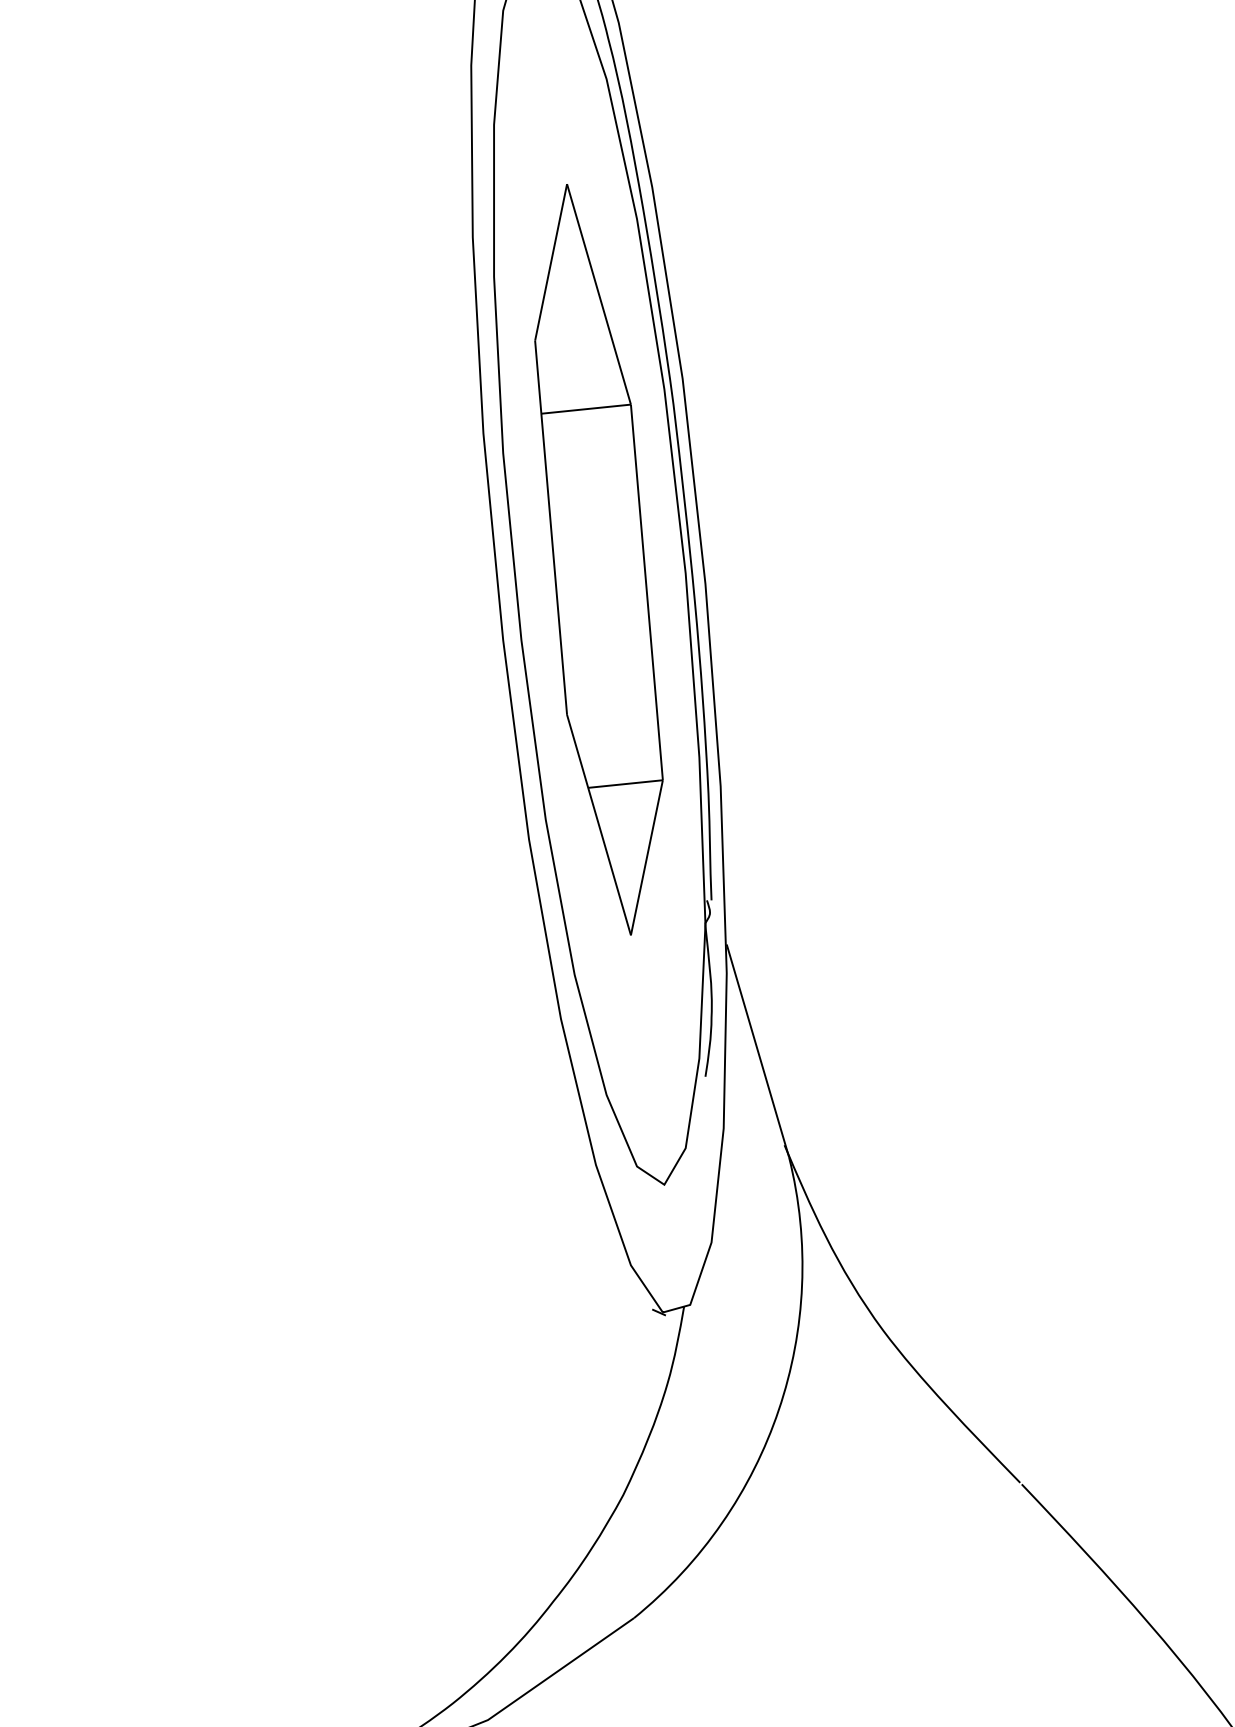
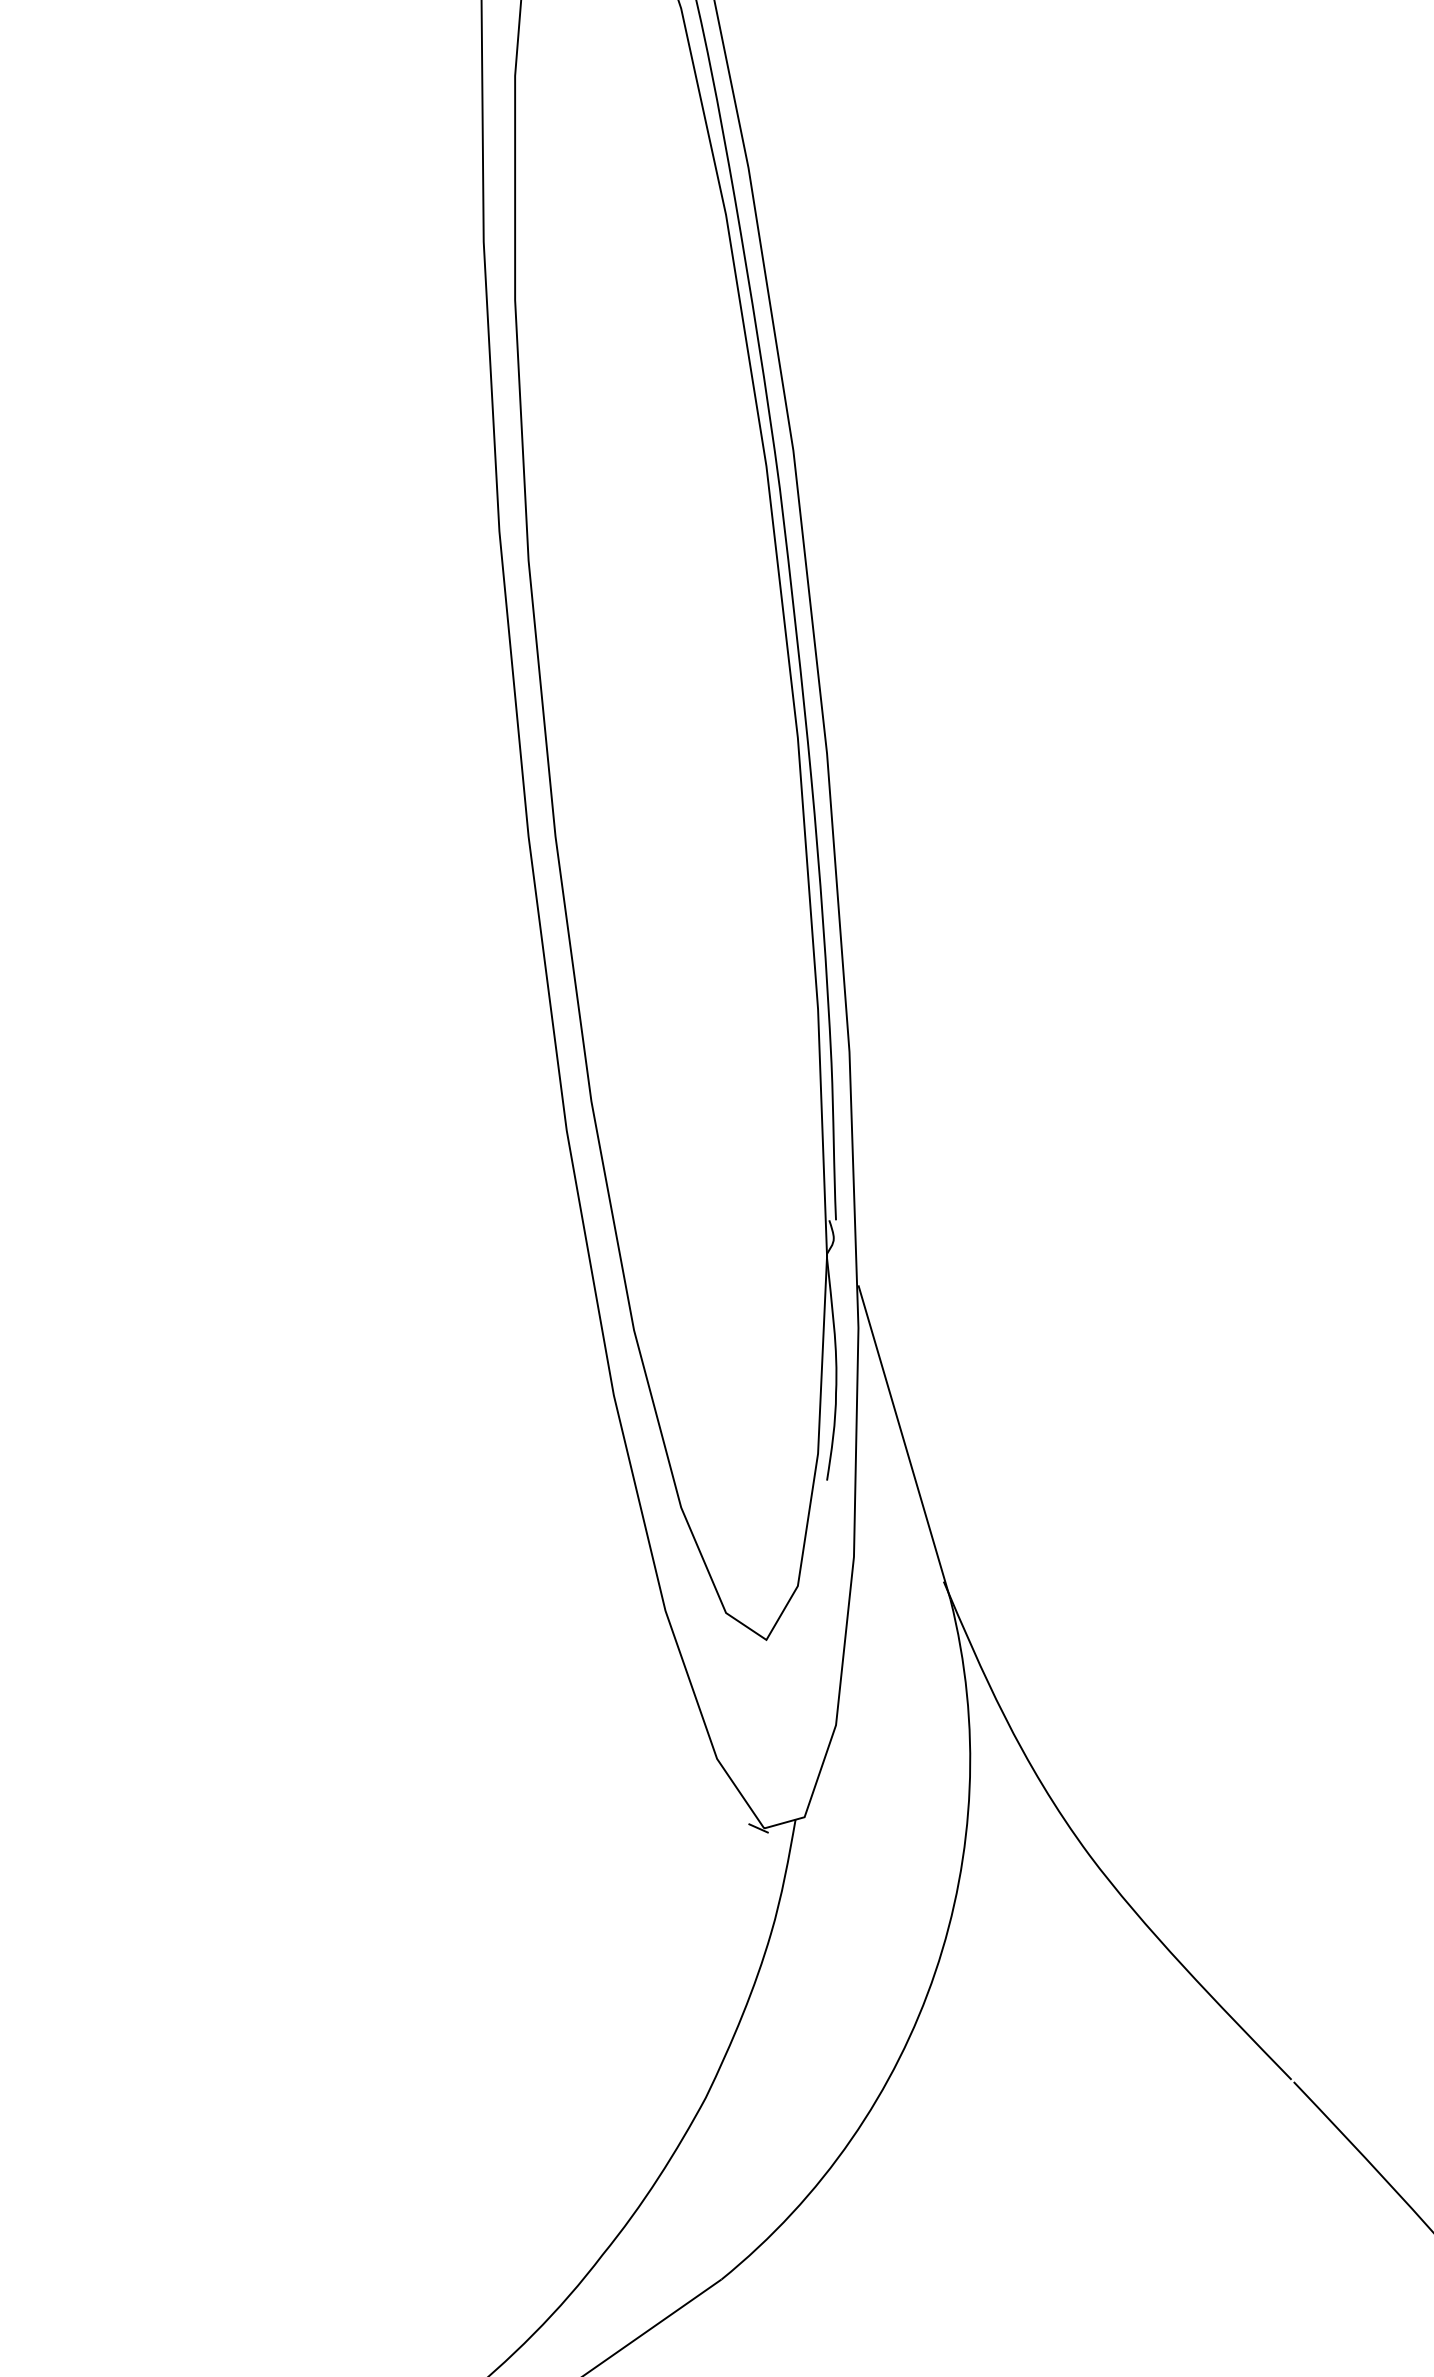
part: (598, 559) -> (669, 717), removed

